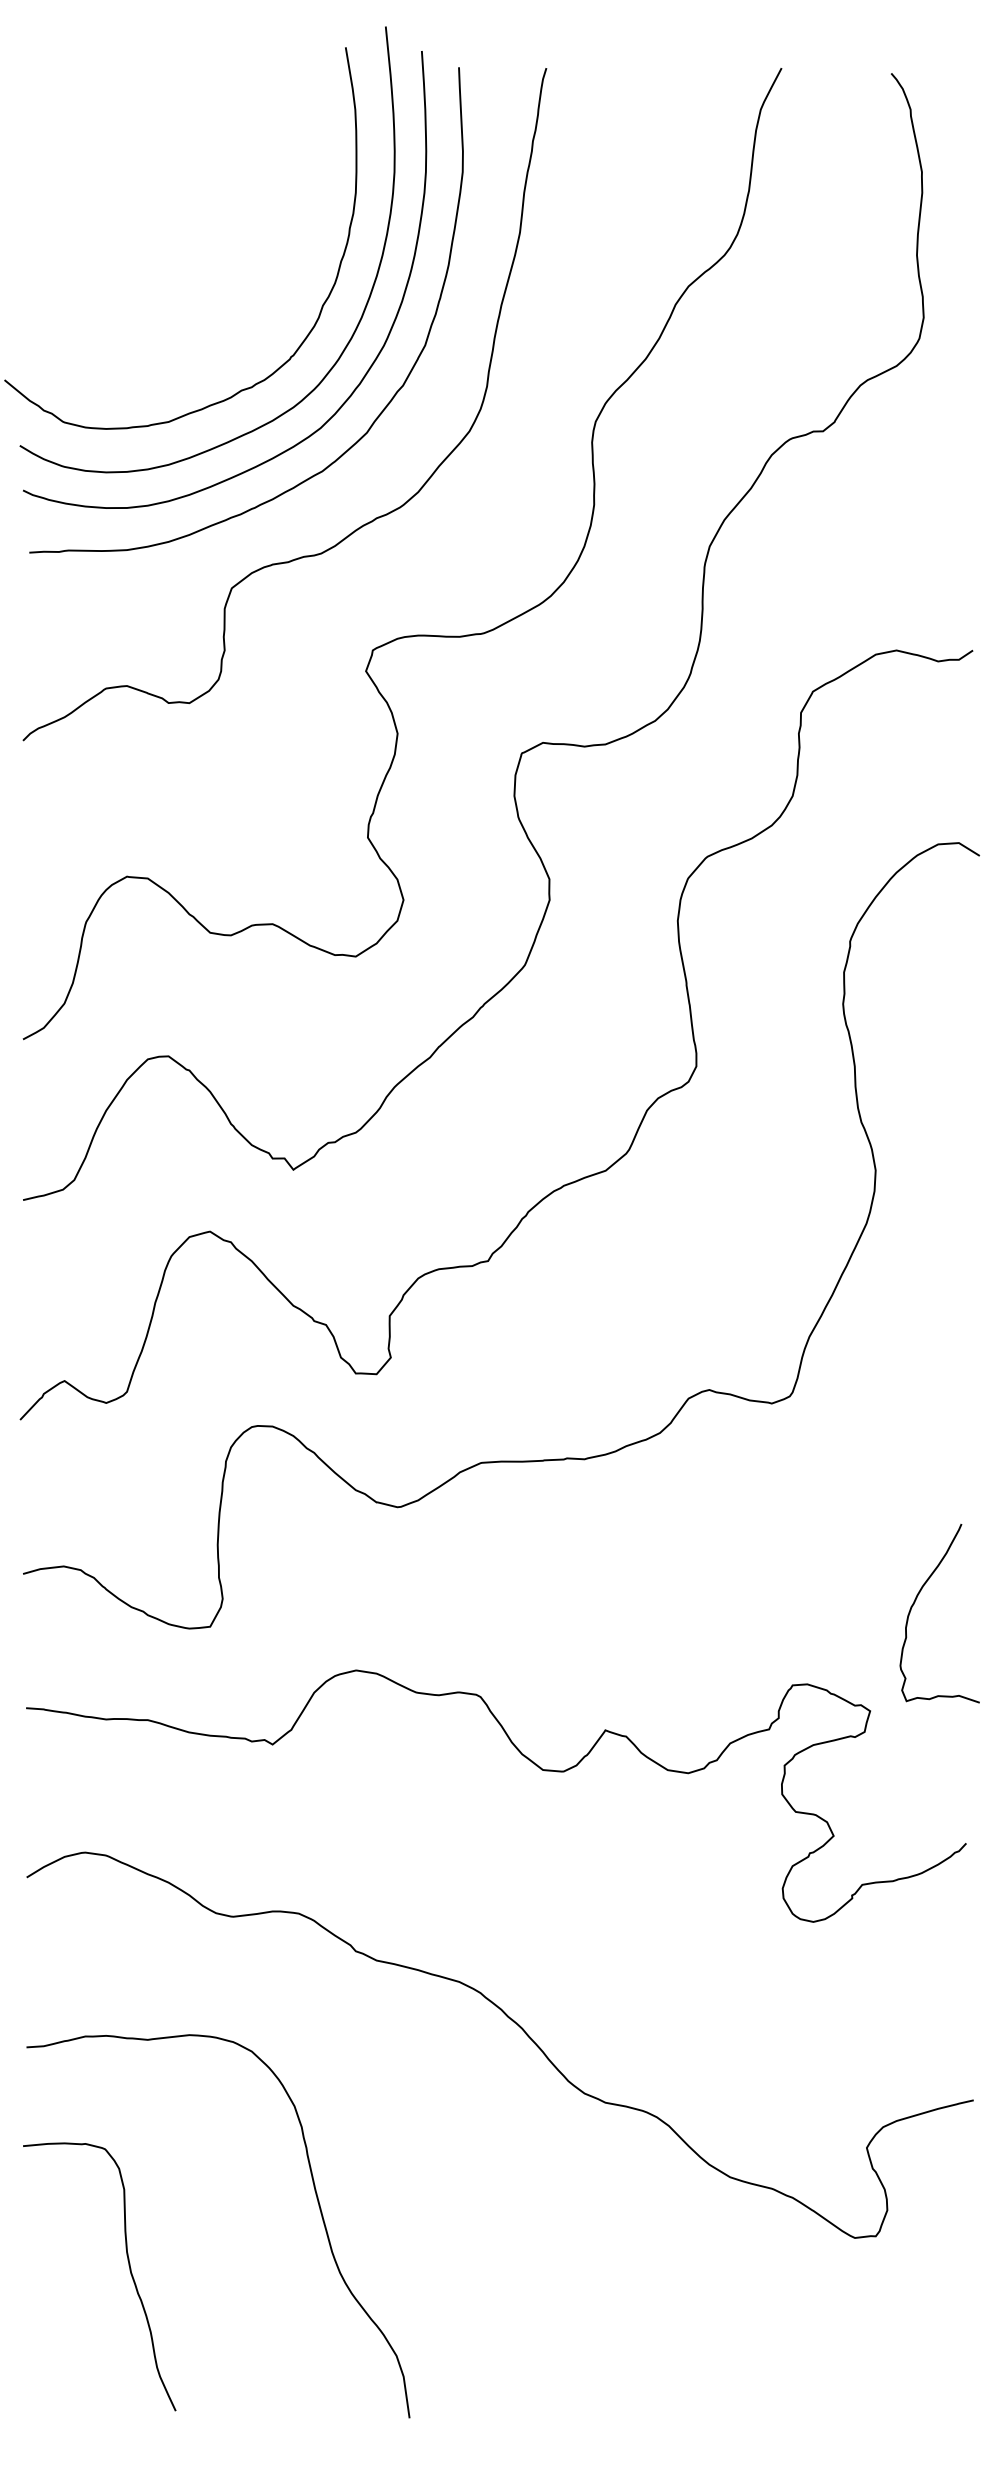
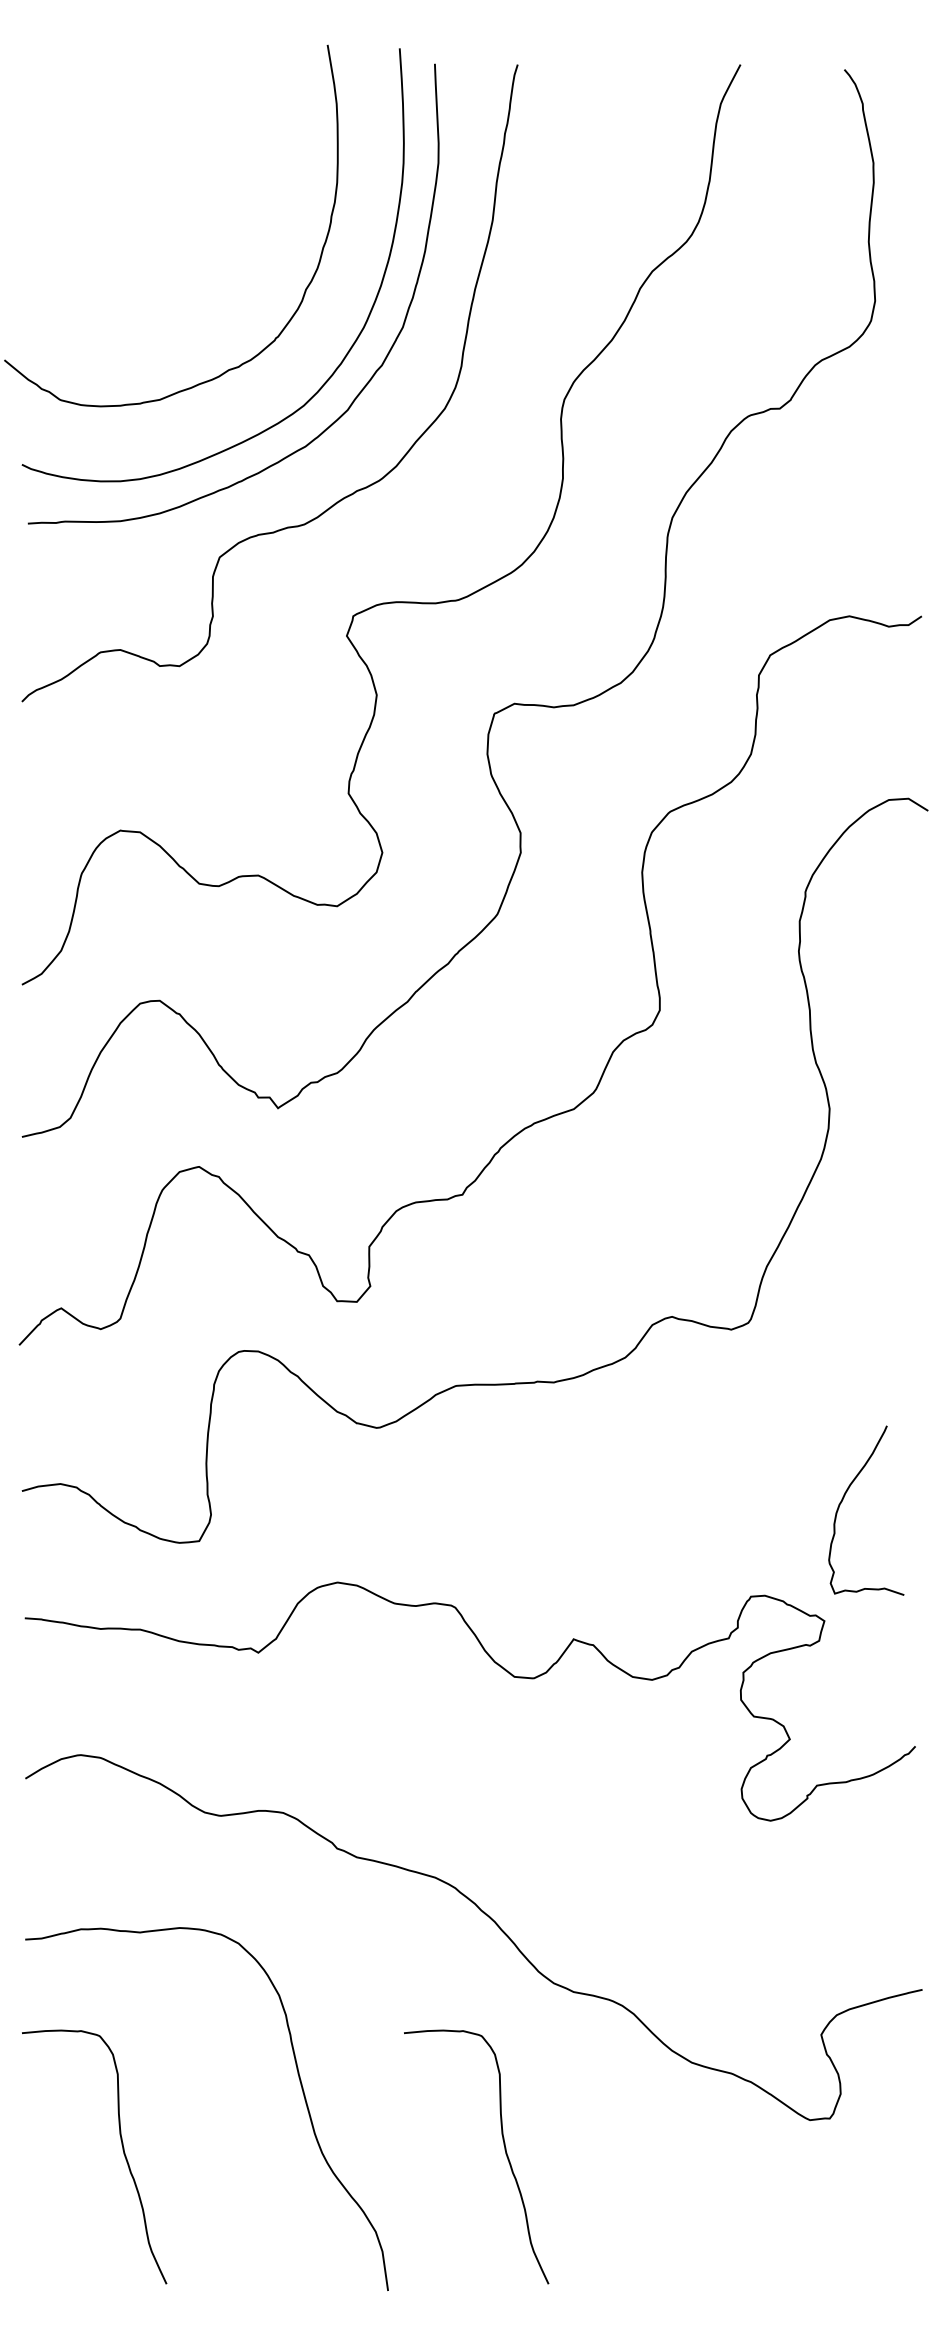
curve: (362, 311) -> (343, 295), removed
curve: (915, 1601) -> (843, 1499), moved
curve: (532, 2269) -> (504, 2150), added

